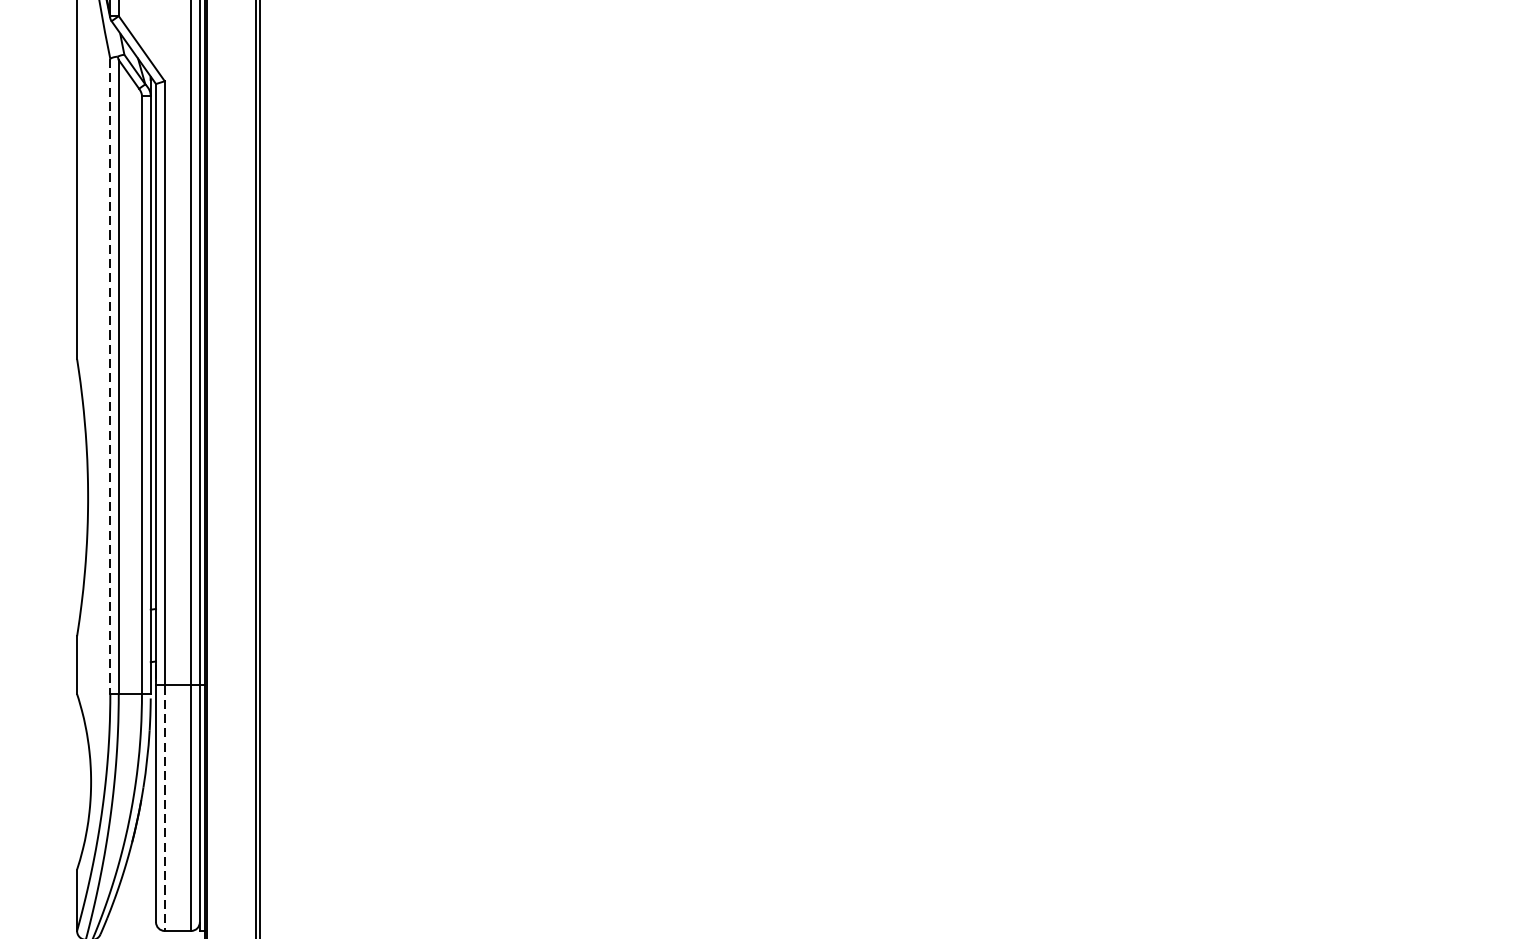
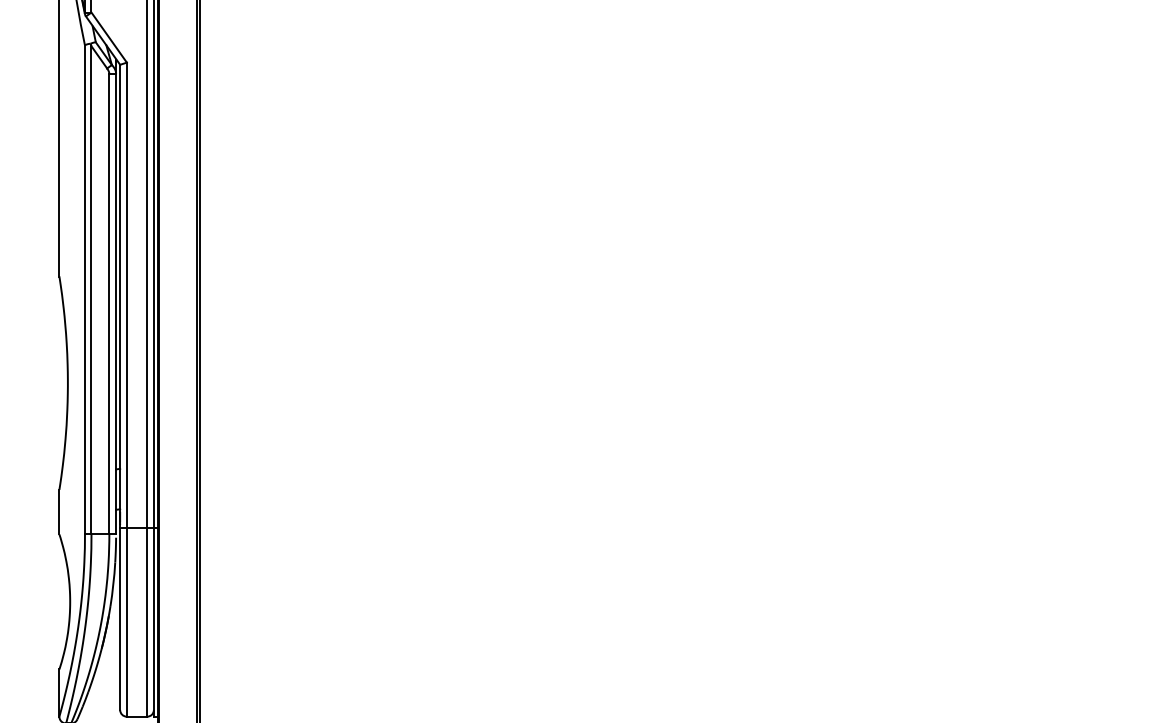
line: (109, 377) -> (84, 290), dashed -> solid
line: (164, 808) -> (126, 622), dashed -> solid

